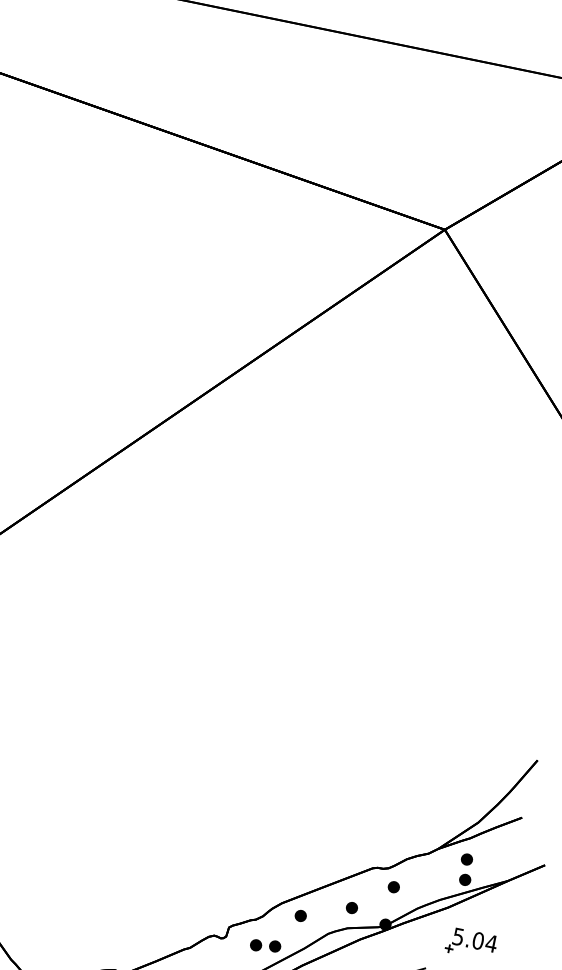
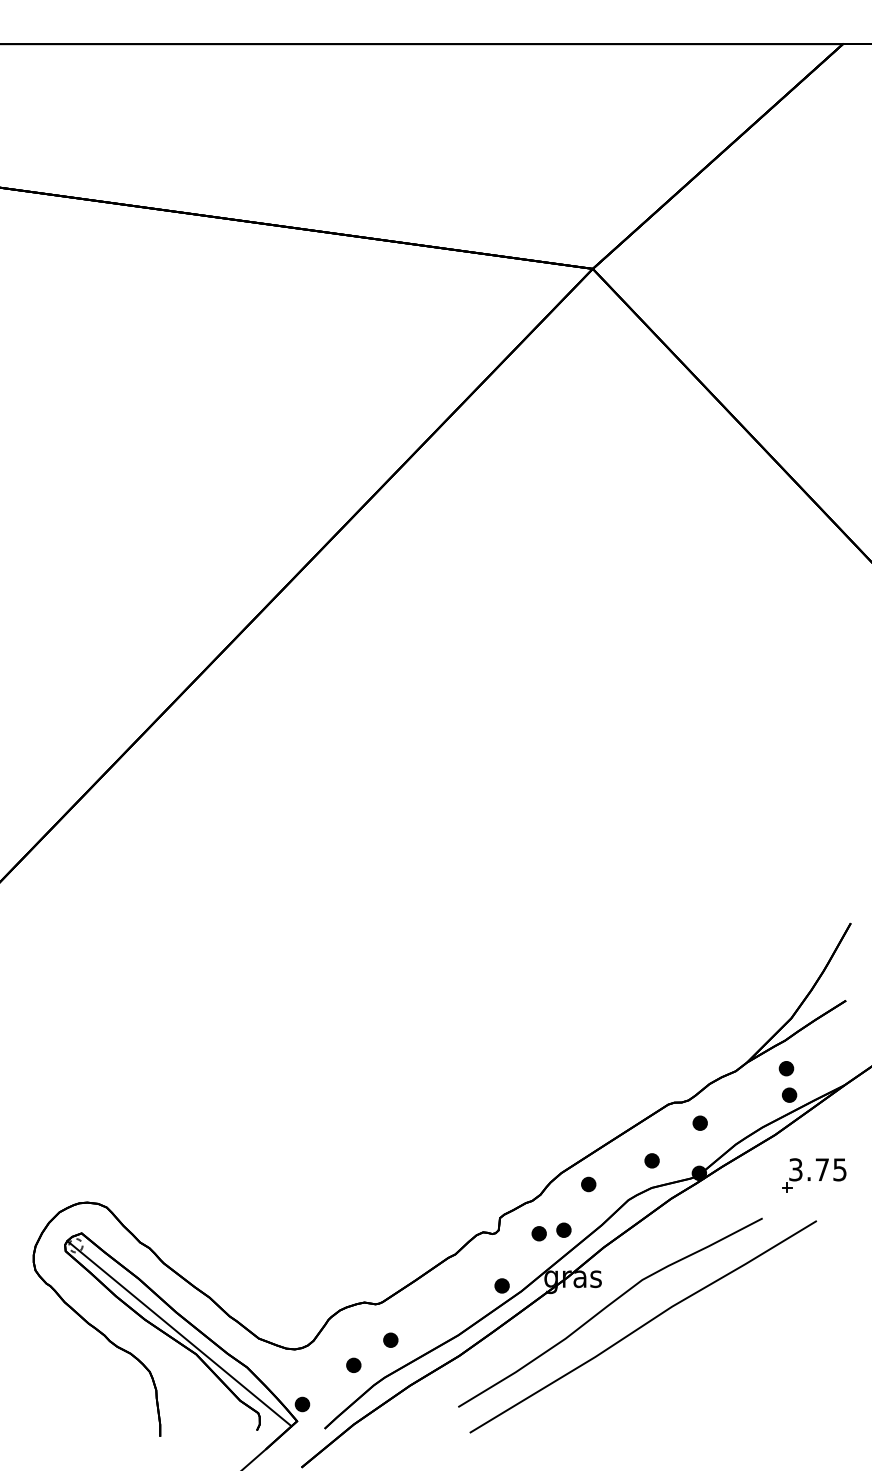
text: (475, 940) -> (818, 1169), 5.04 -> 3.75

